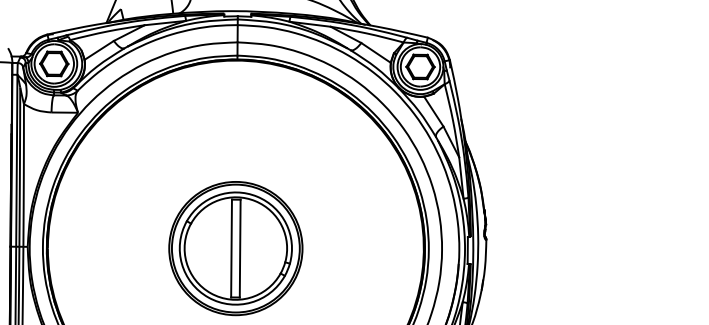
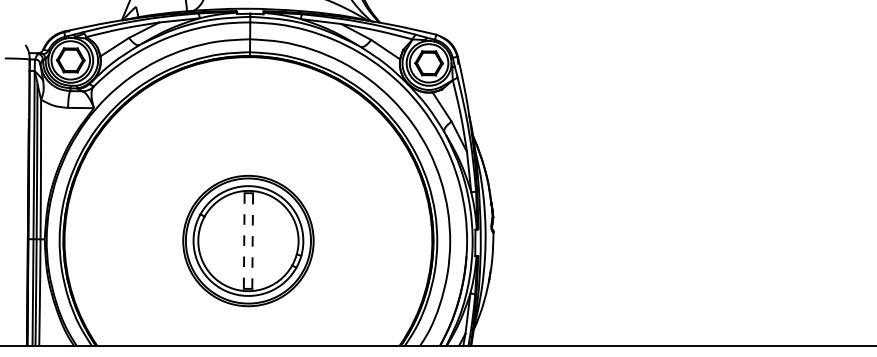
line: (231, 249) -> (244, 241), solid -> dashed
line: (240, 249) -> (252, 241), solid -> dashed

